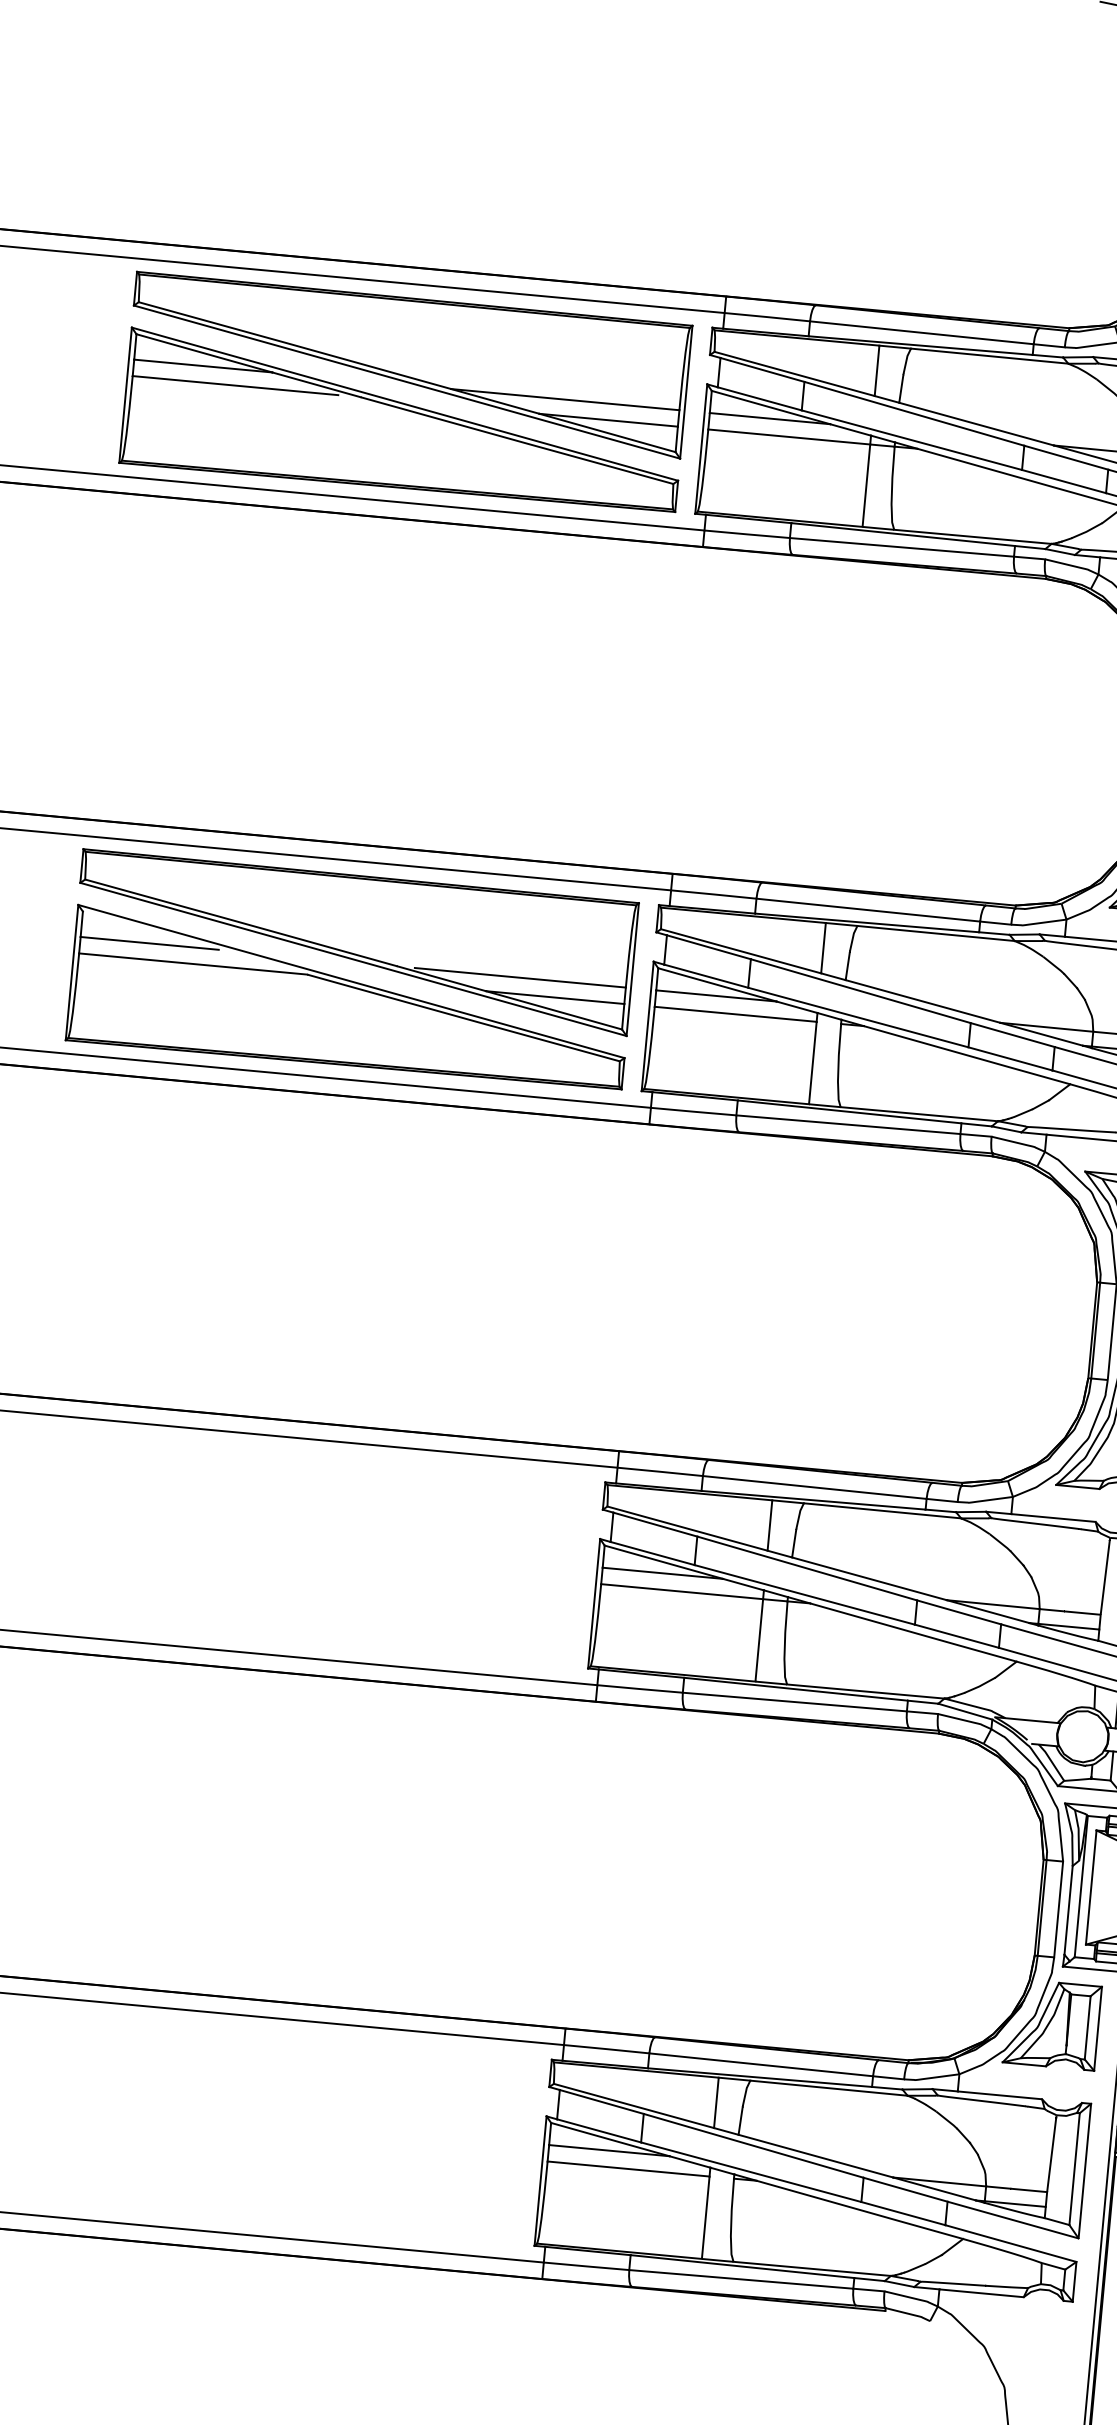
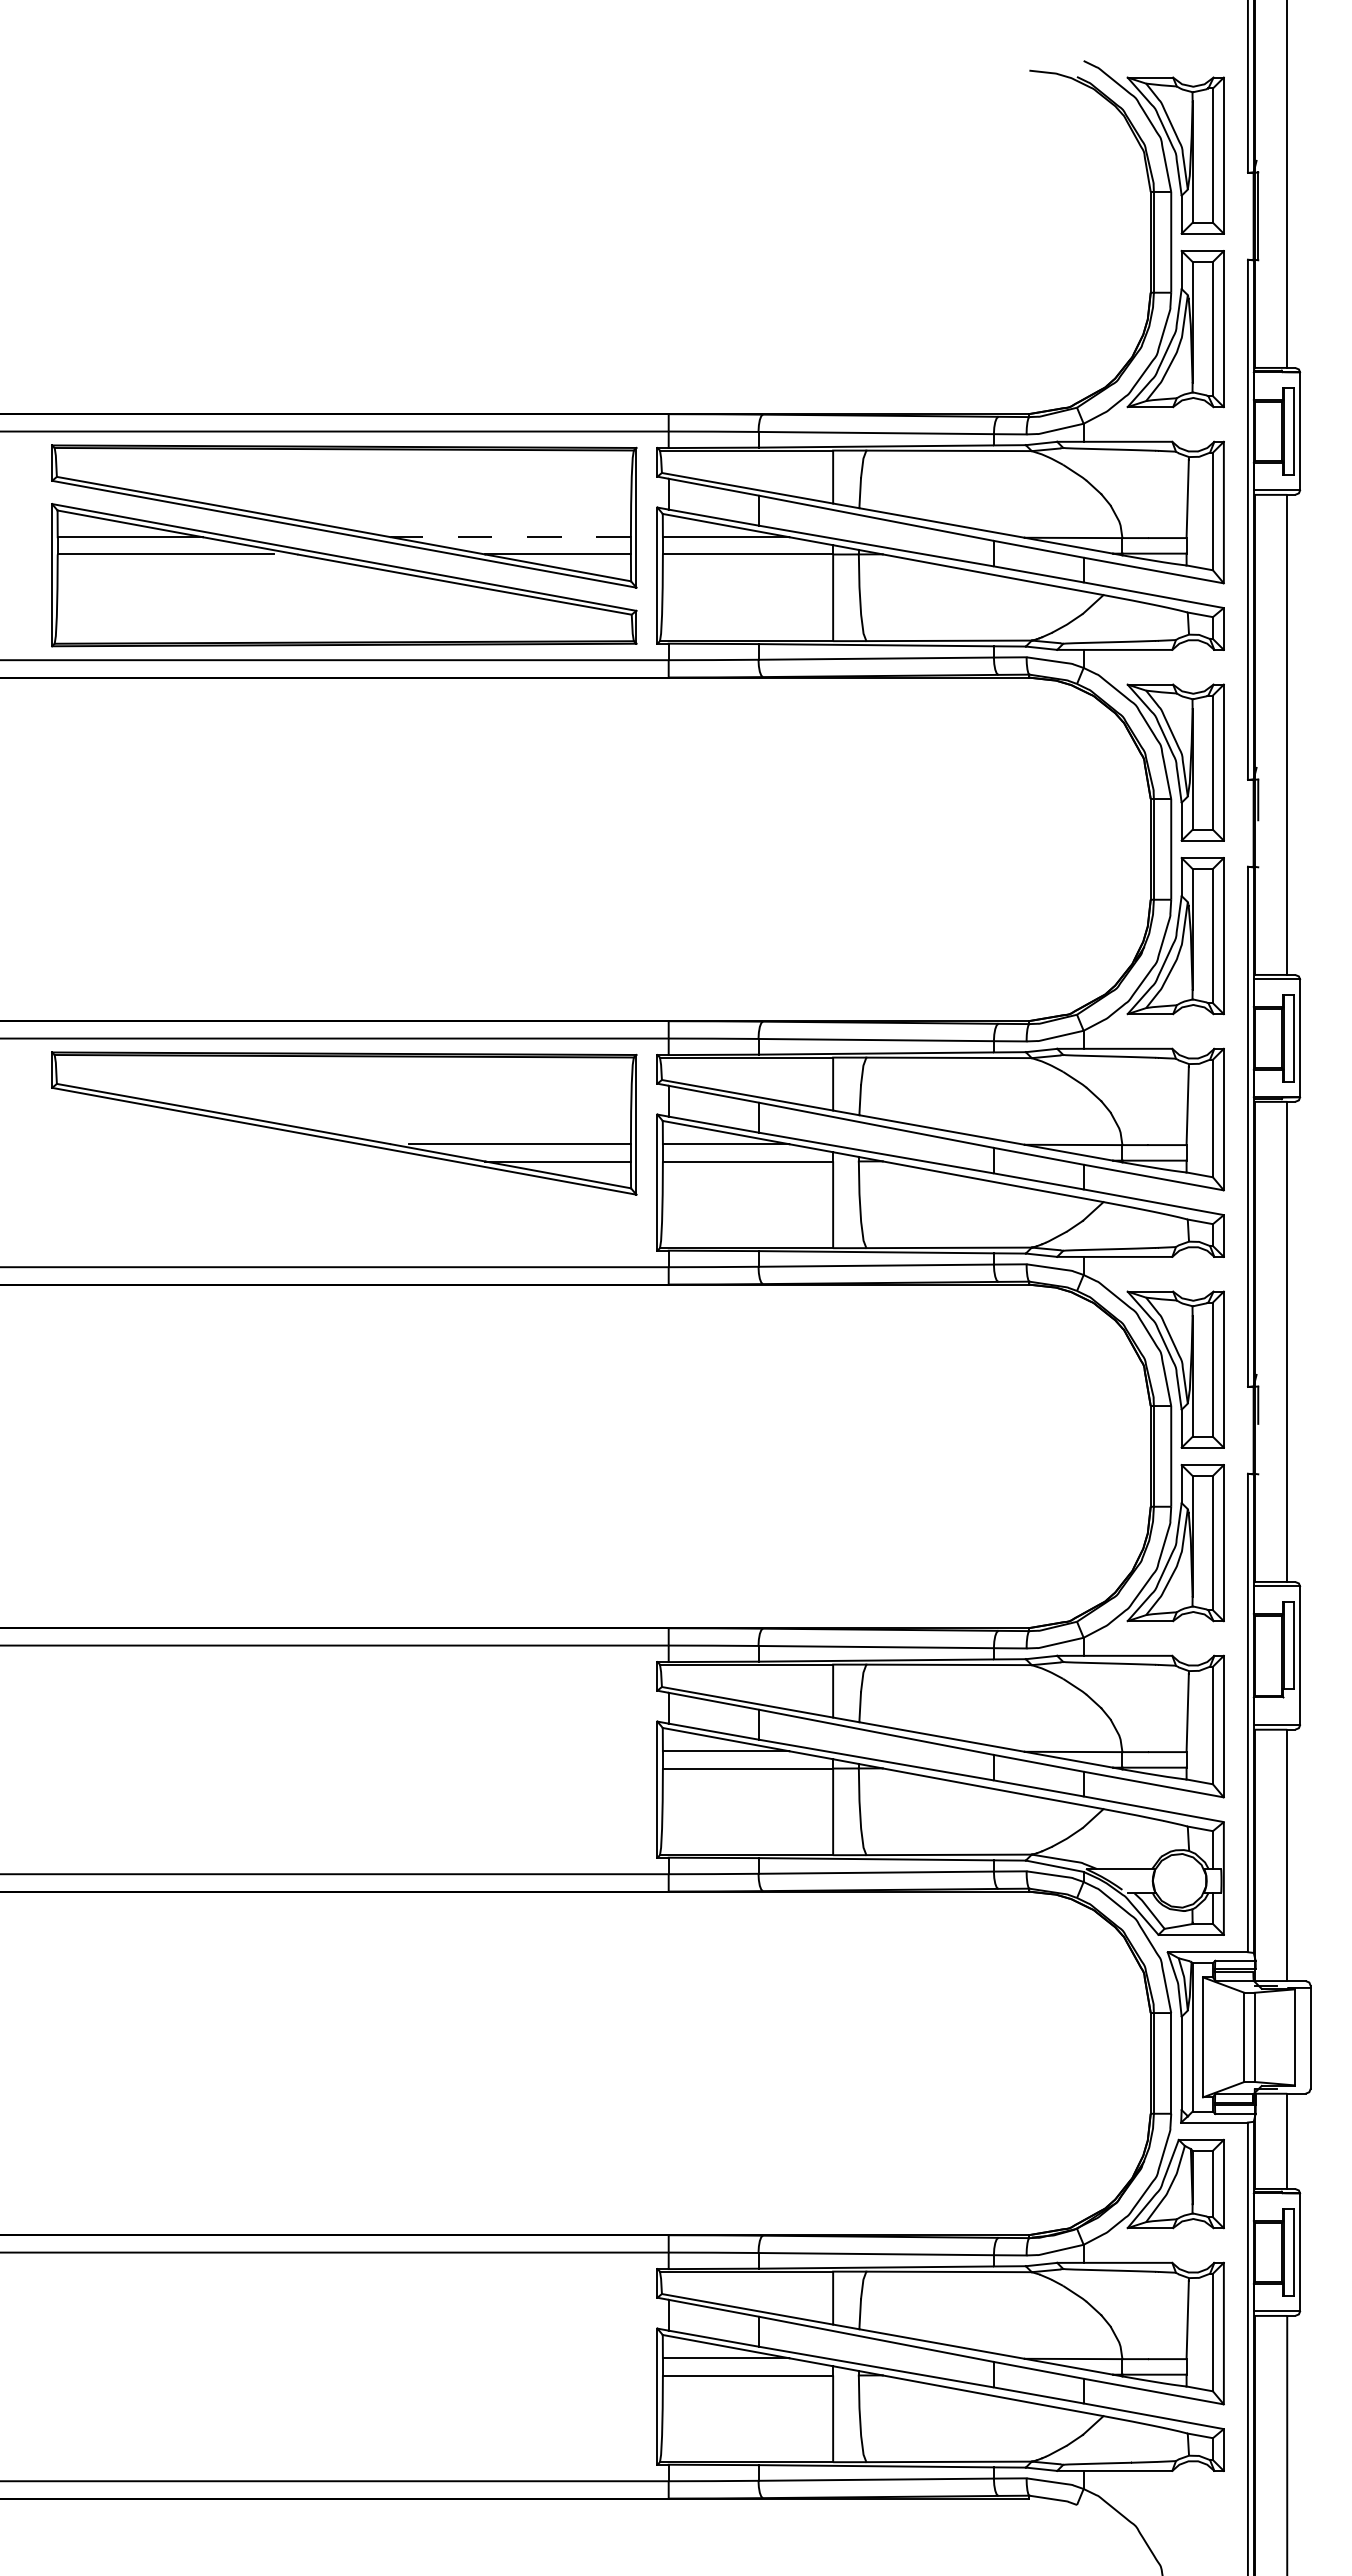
line: (564, 399) -> (510, 537), solid -> dashed
part: (350, 998) -> (344, 1182), removed

